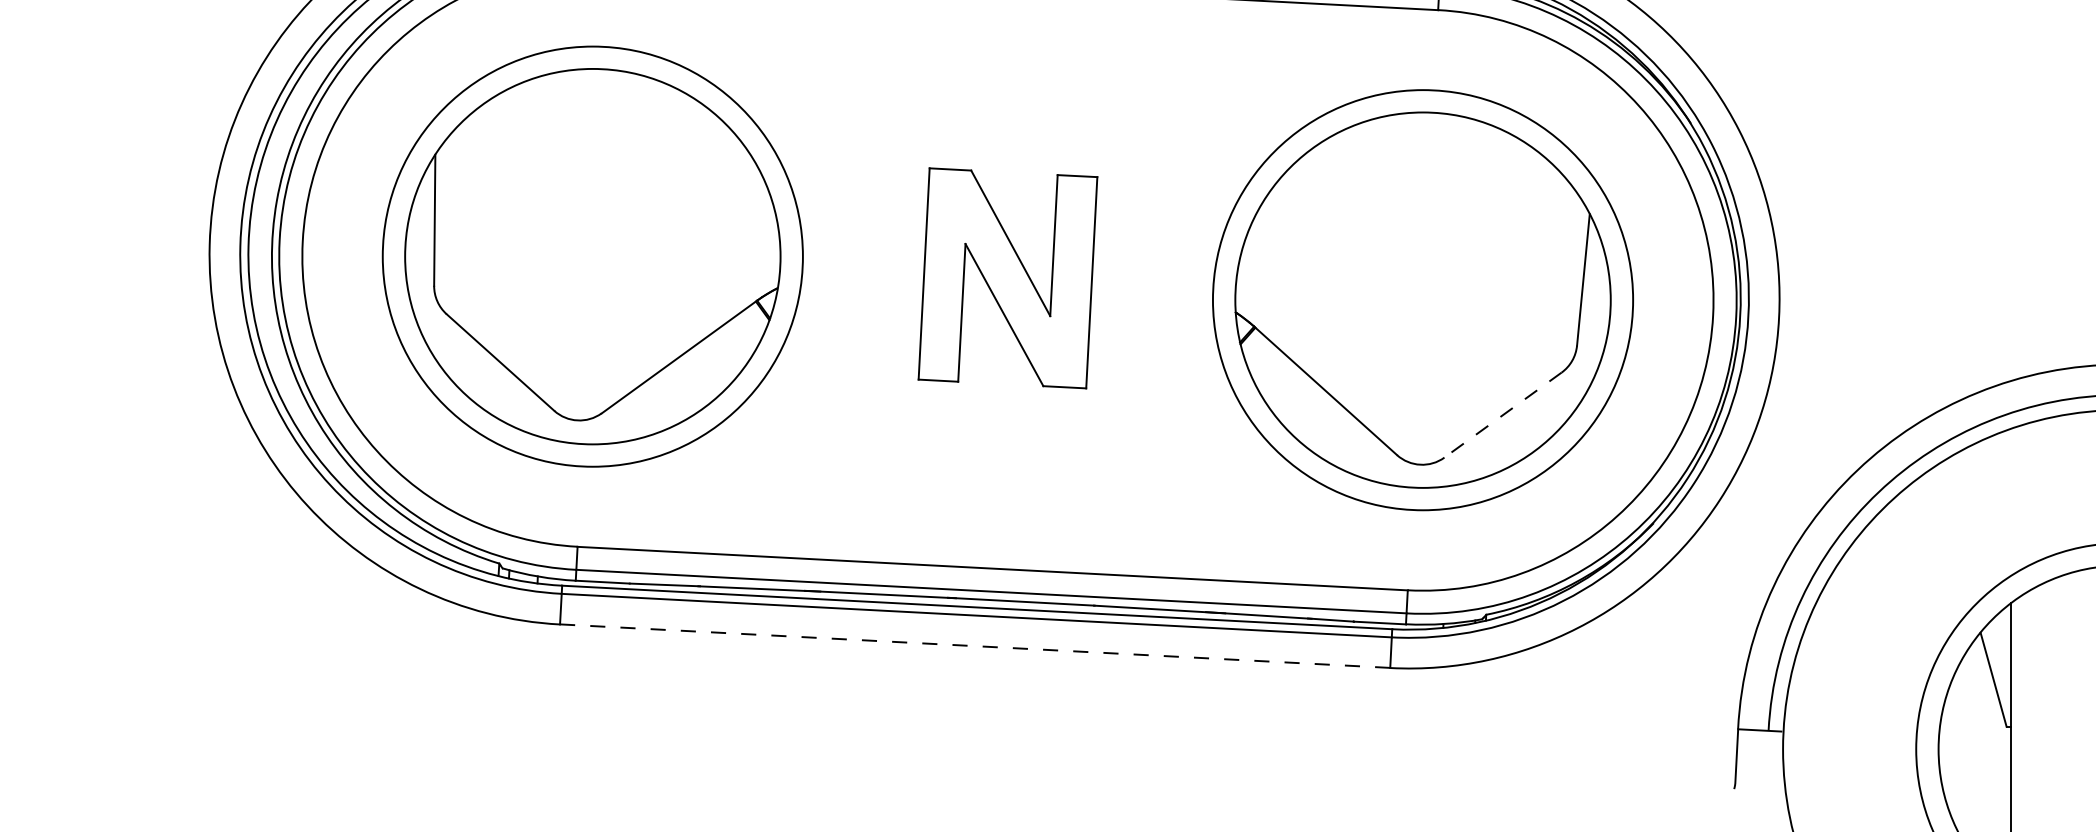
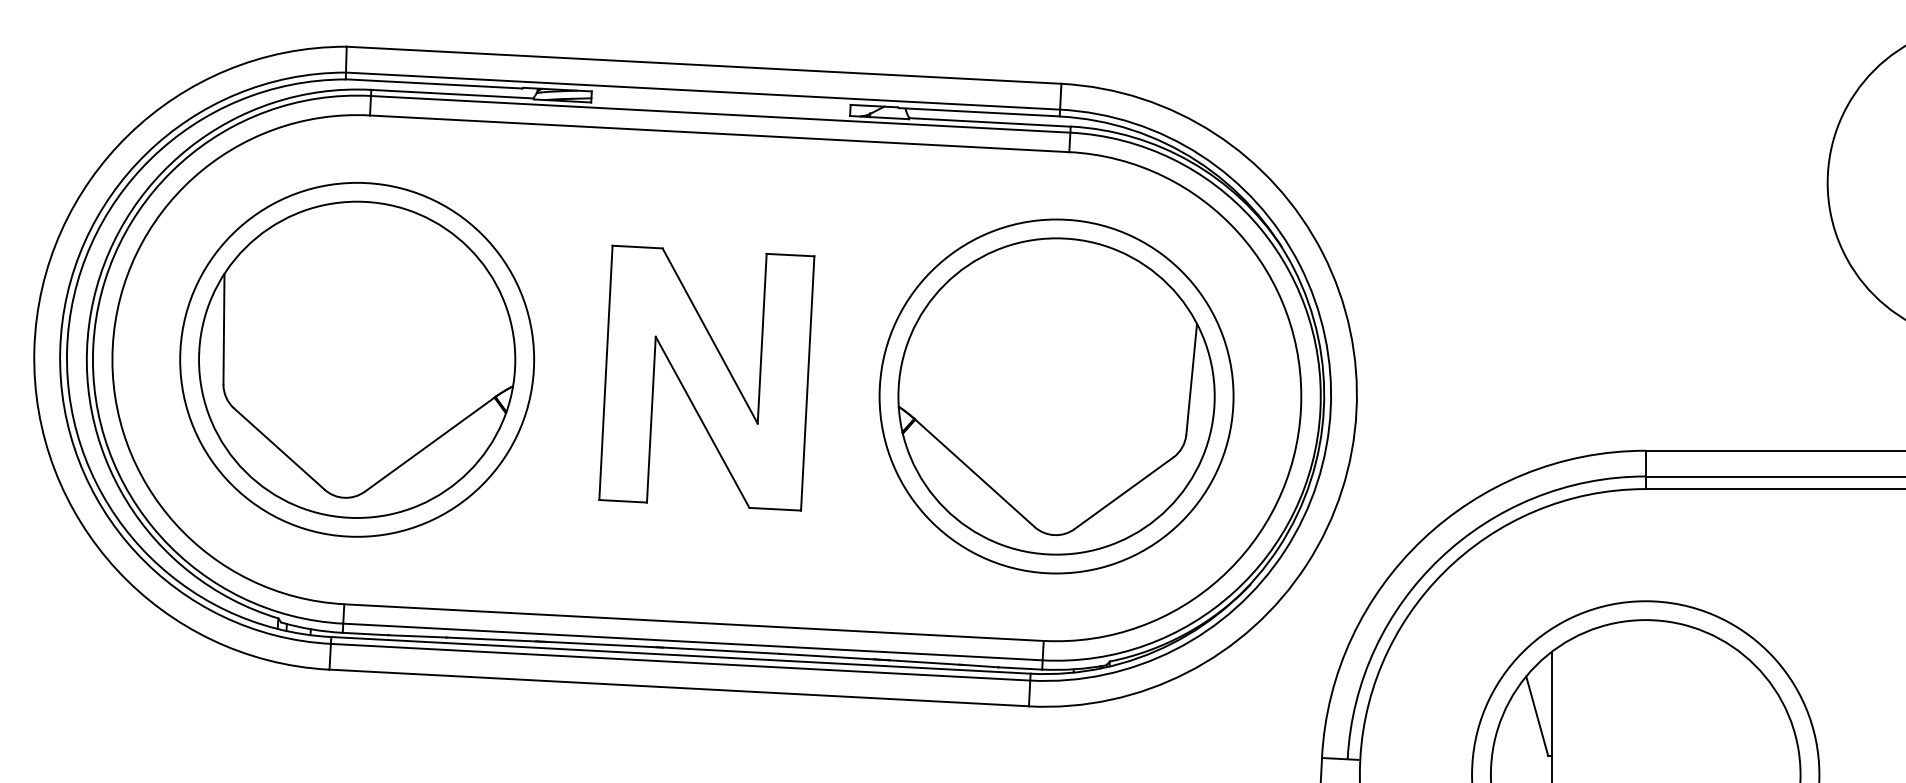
part: (1007, 277) -> (706, 377), size x1.43
line: (1503, 415) -> (1124, 493), dashed -> solid
line: (975, 645) -> (679, 687), dashed -> solid

